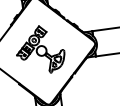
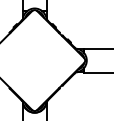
part: (40, 50) -> (33, 59), removed

